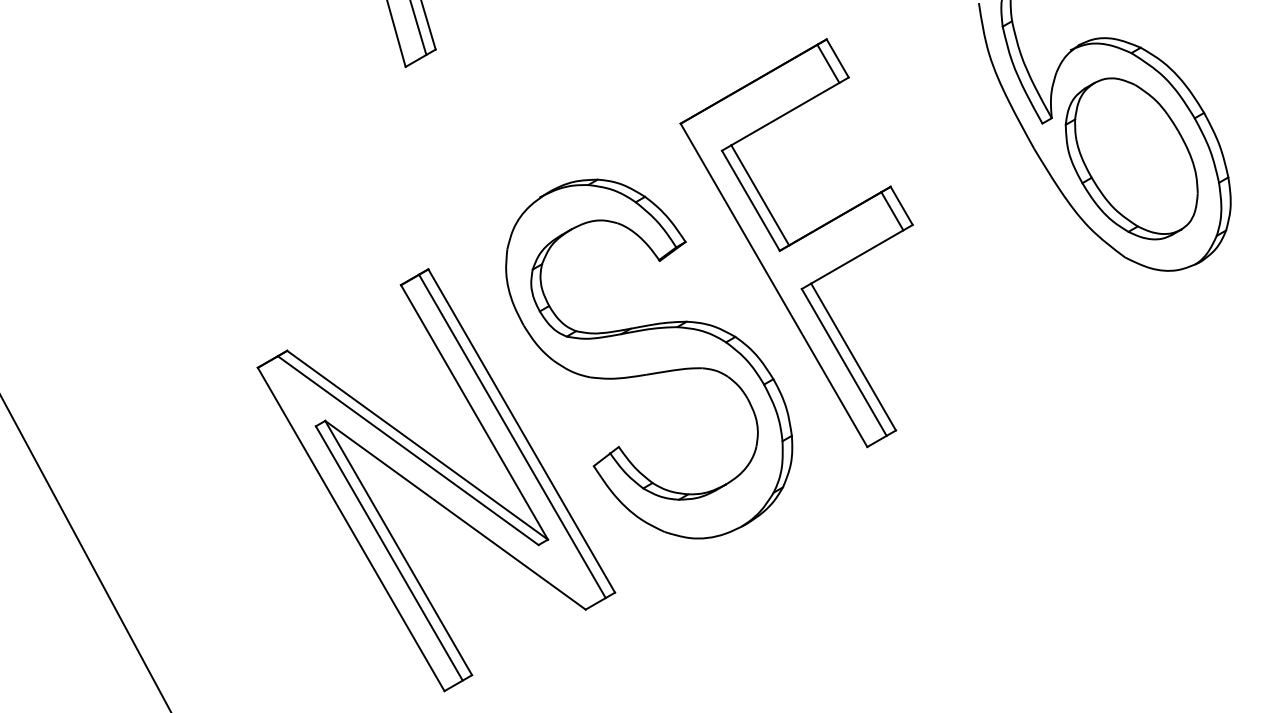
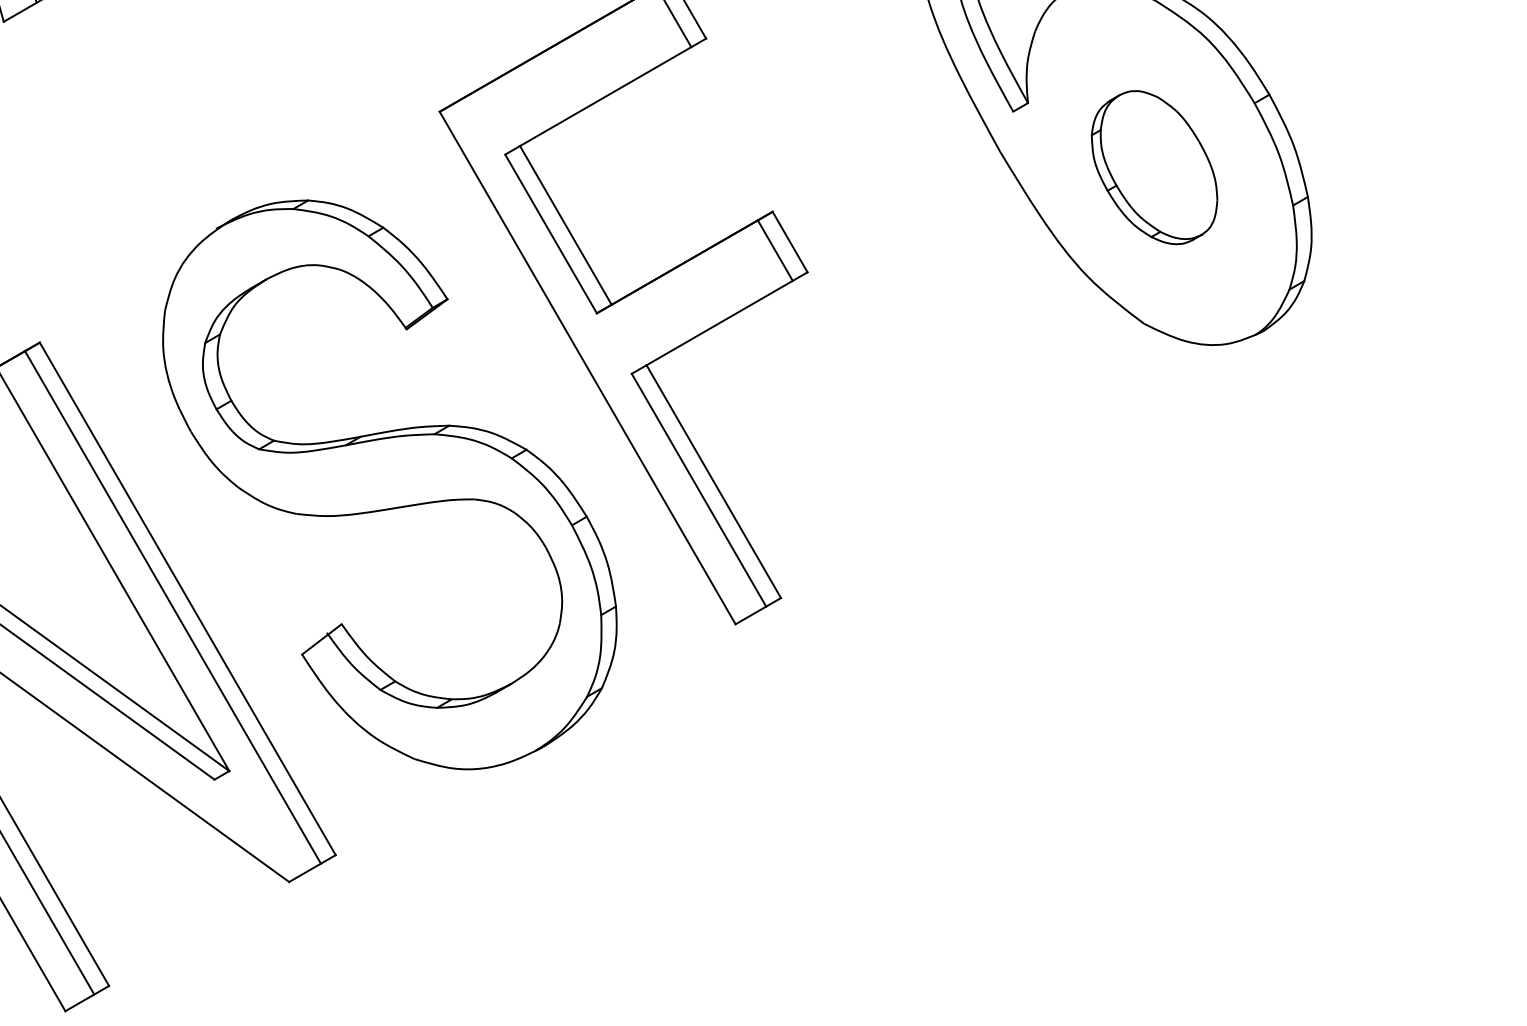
part: (1131, 158) -> (1154, 166), size x0.6

